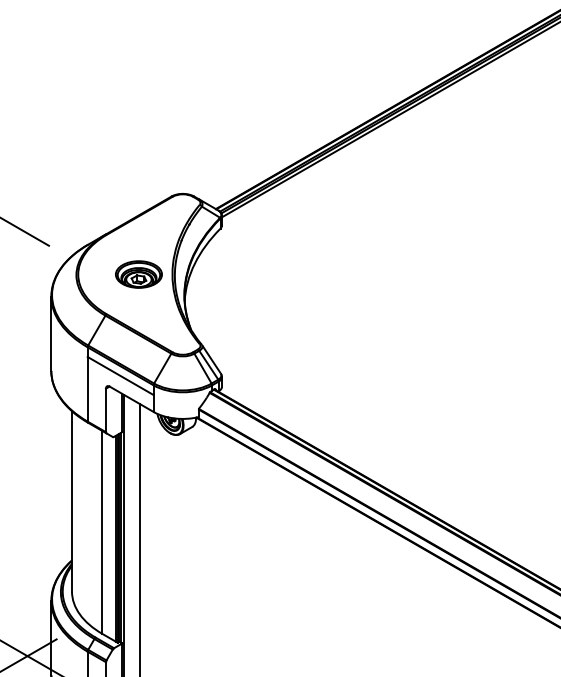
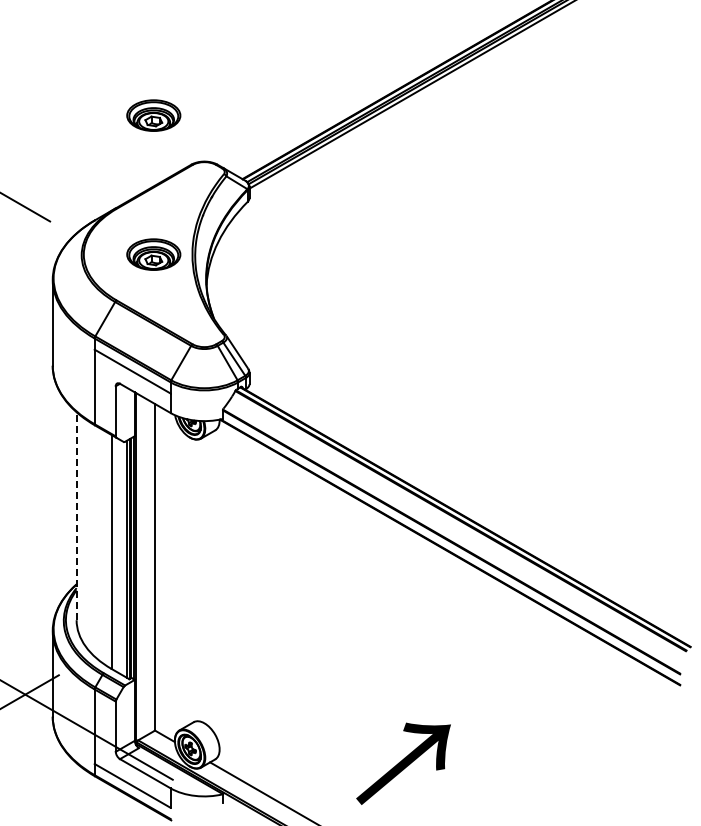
part: (138, 153) -> (153, 115), added
line: (71, 501) -> (76, 516), solid -> dashed

